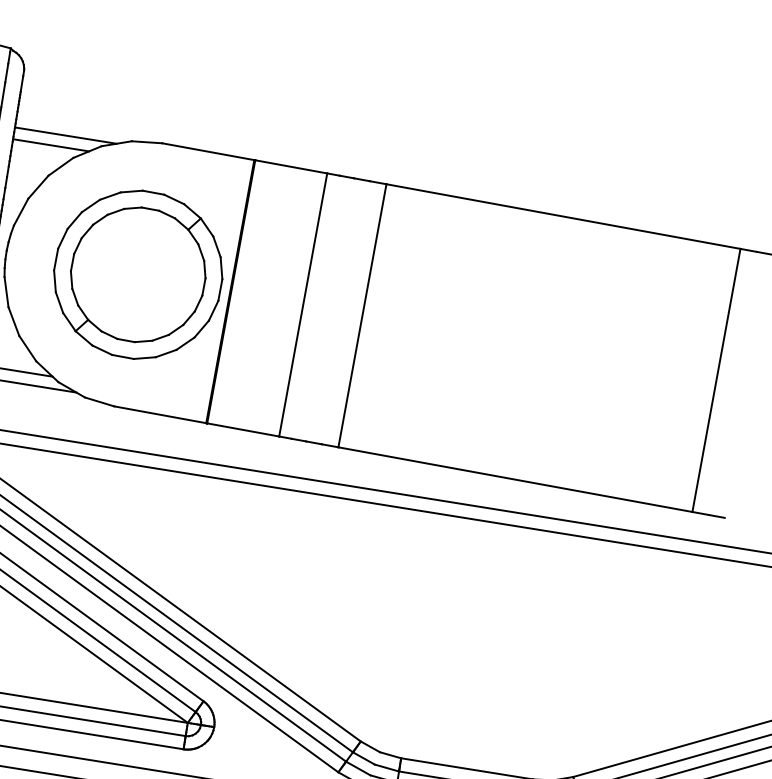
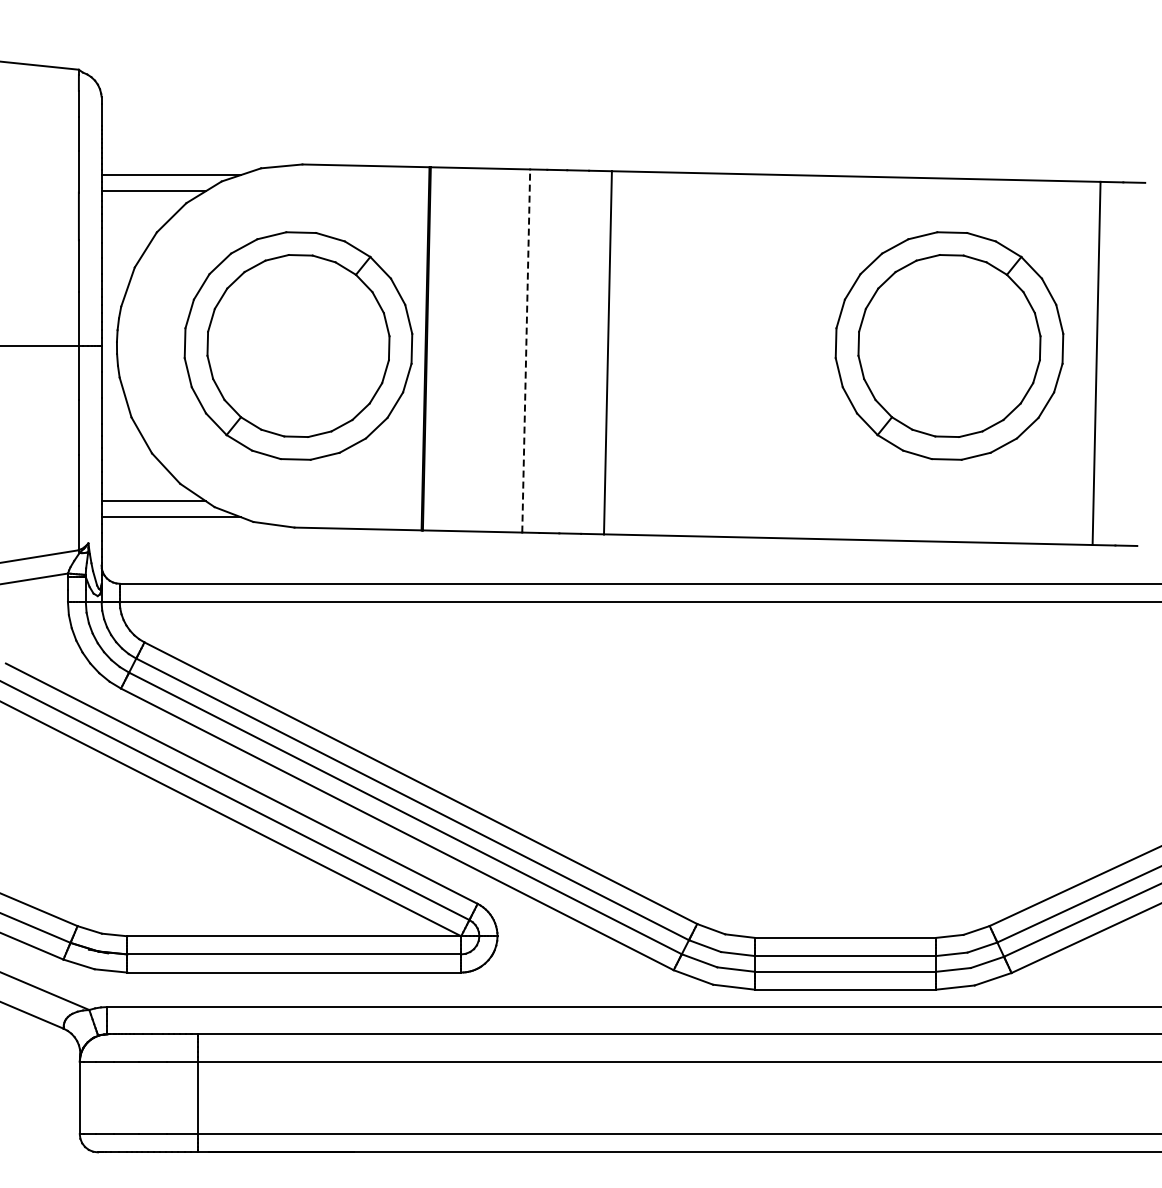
line: (303, 305) -> (526, 351), solid -> dashed
part: (611, 350) -> (949, 345), added

